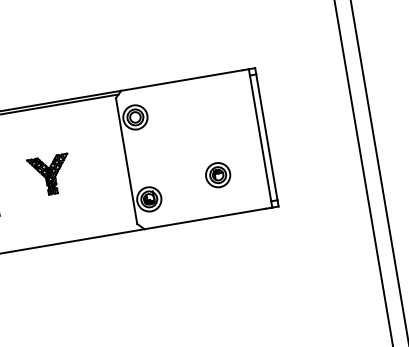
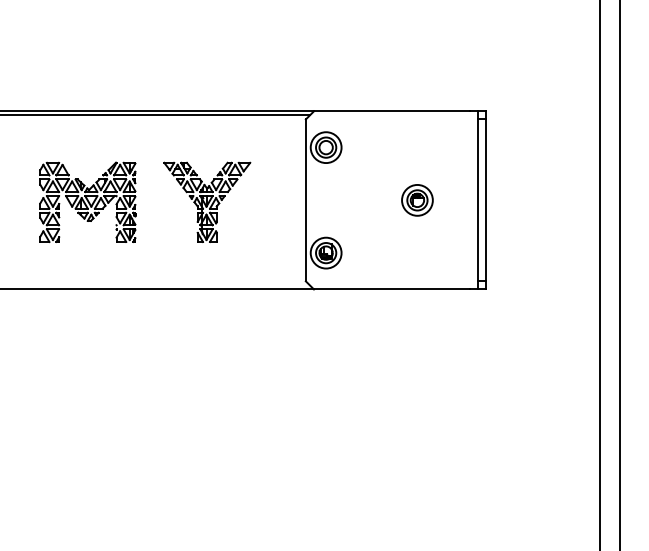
part: (50, 174) -> (207, 201), size x1.67
part: (218, 175) -> (417, 200), moved

